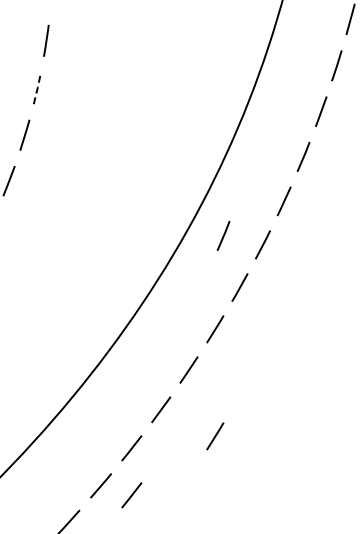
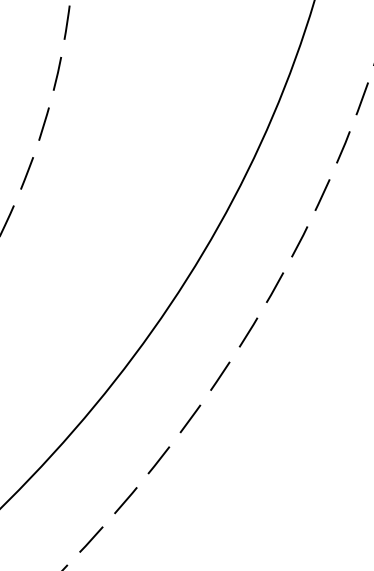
line: (37, 88) -> (57, 73), dashed -> solid
line: (223, 235) -> (257, 231), removed
line: (215, 436) -> (248, 447), removed
line: (131, 495) -> (158, 510), removed

